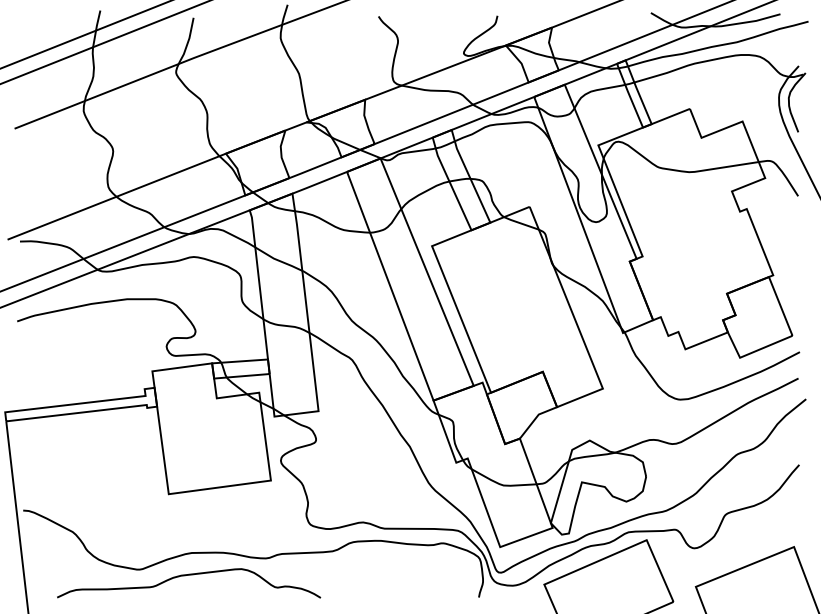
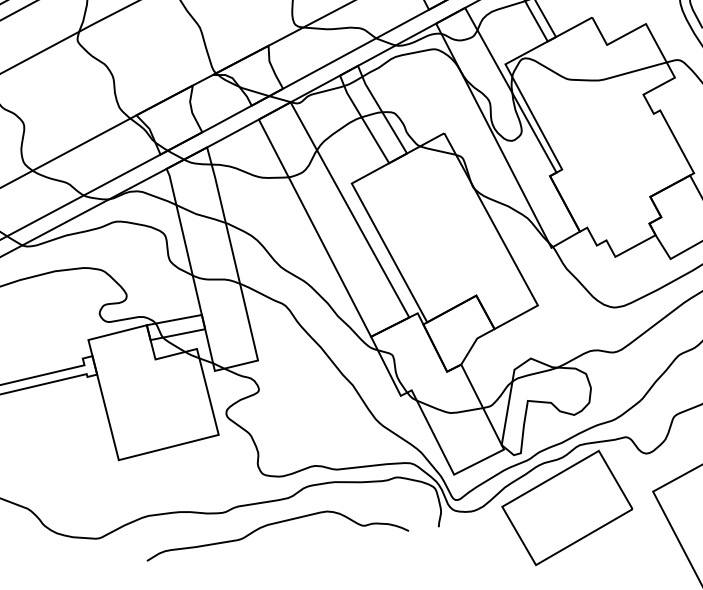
curve: (189, 575) -> (275, 523), moved

